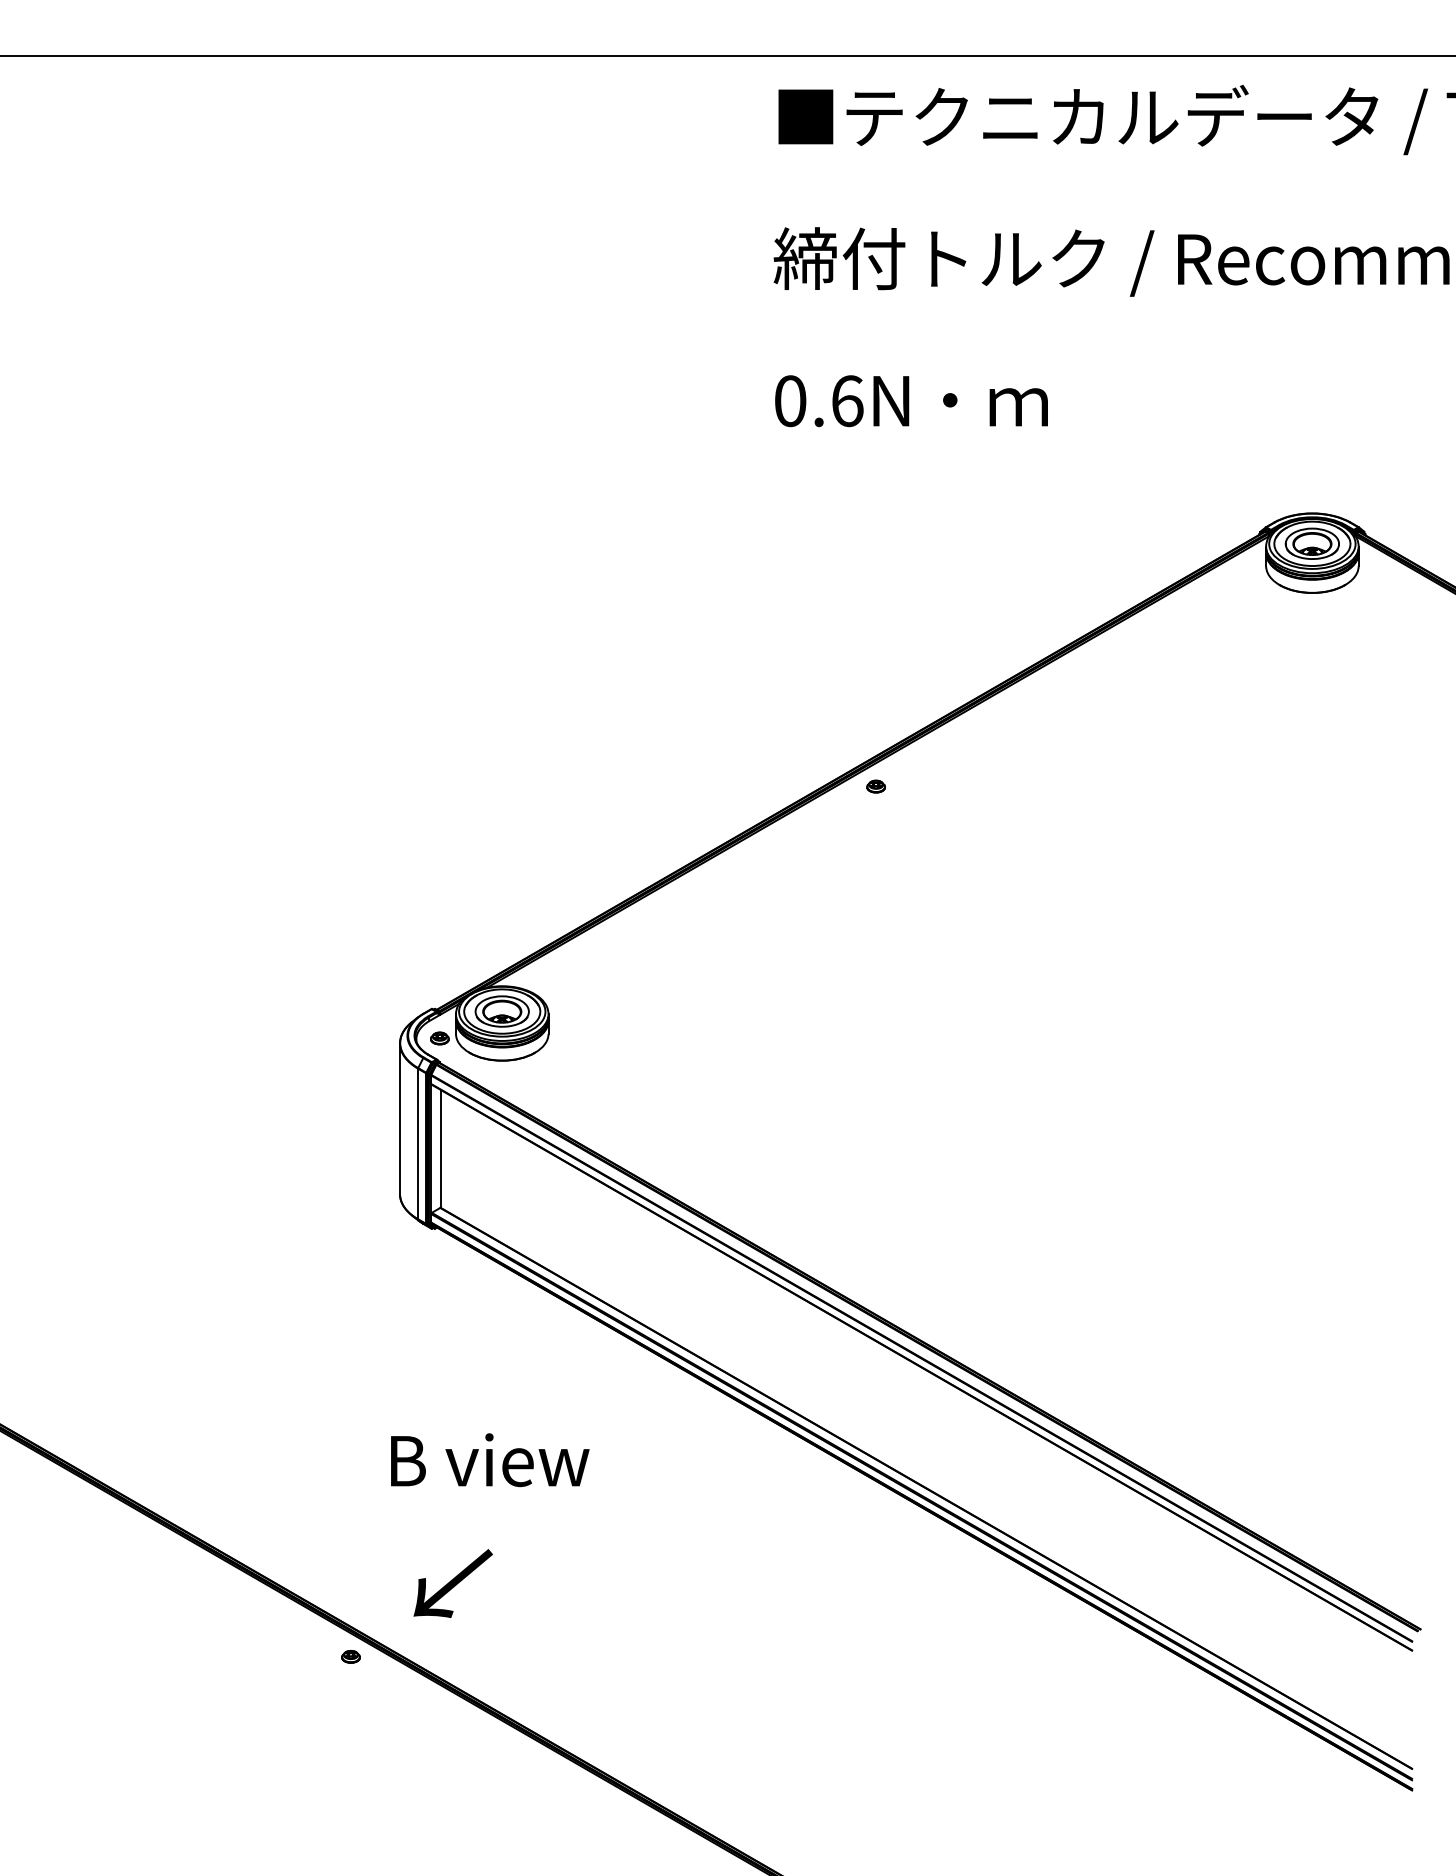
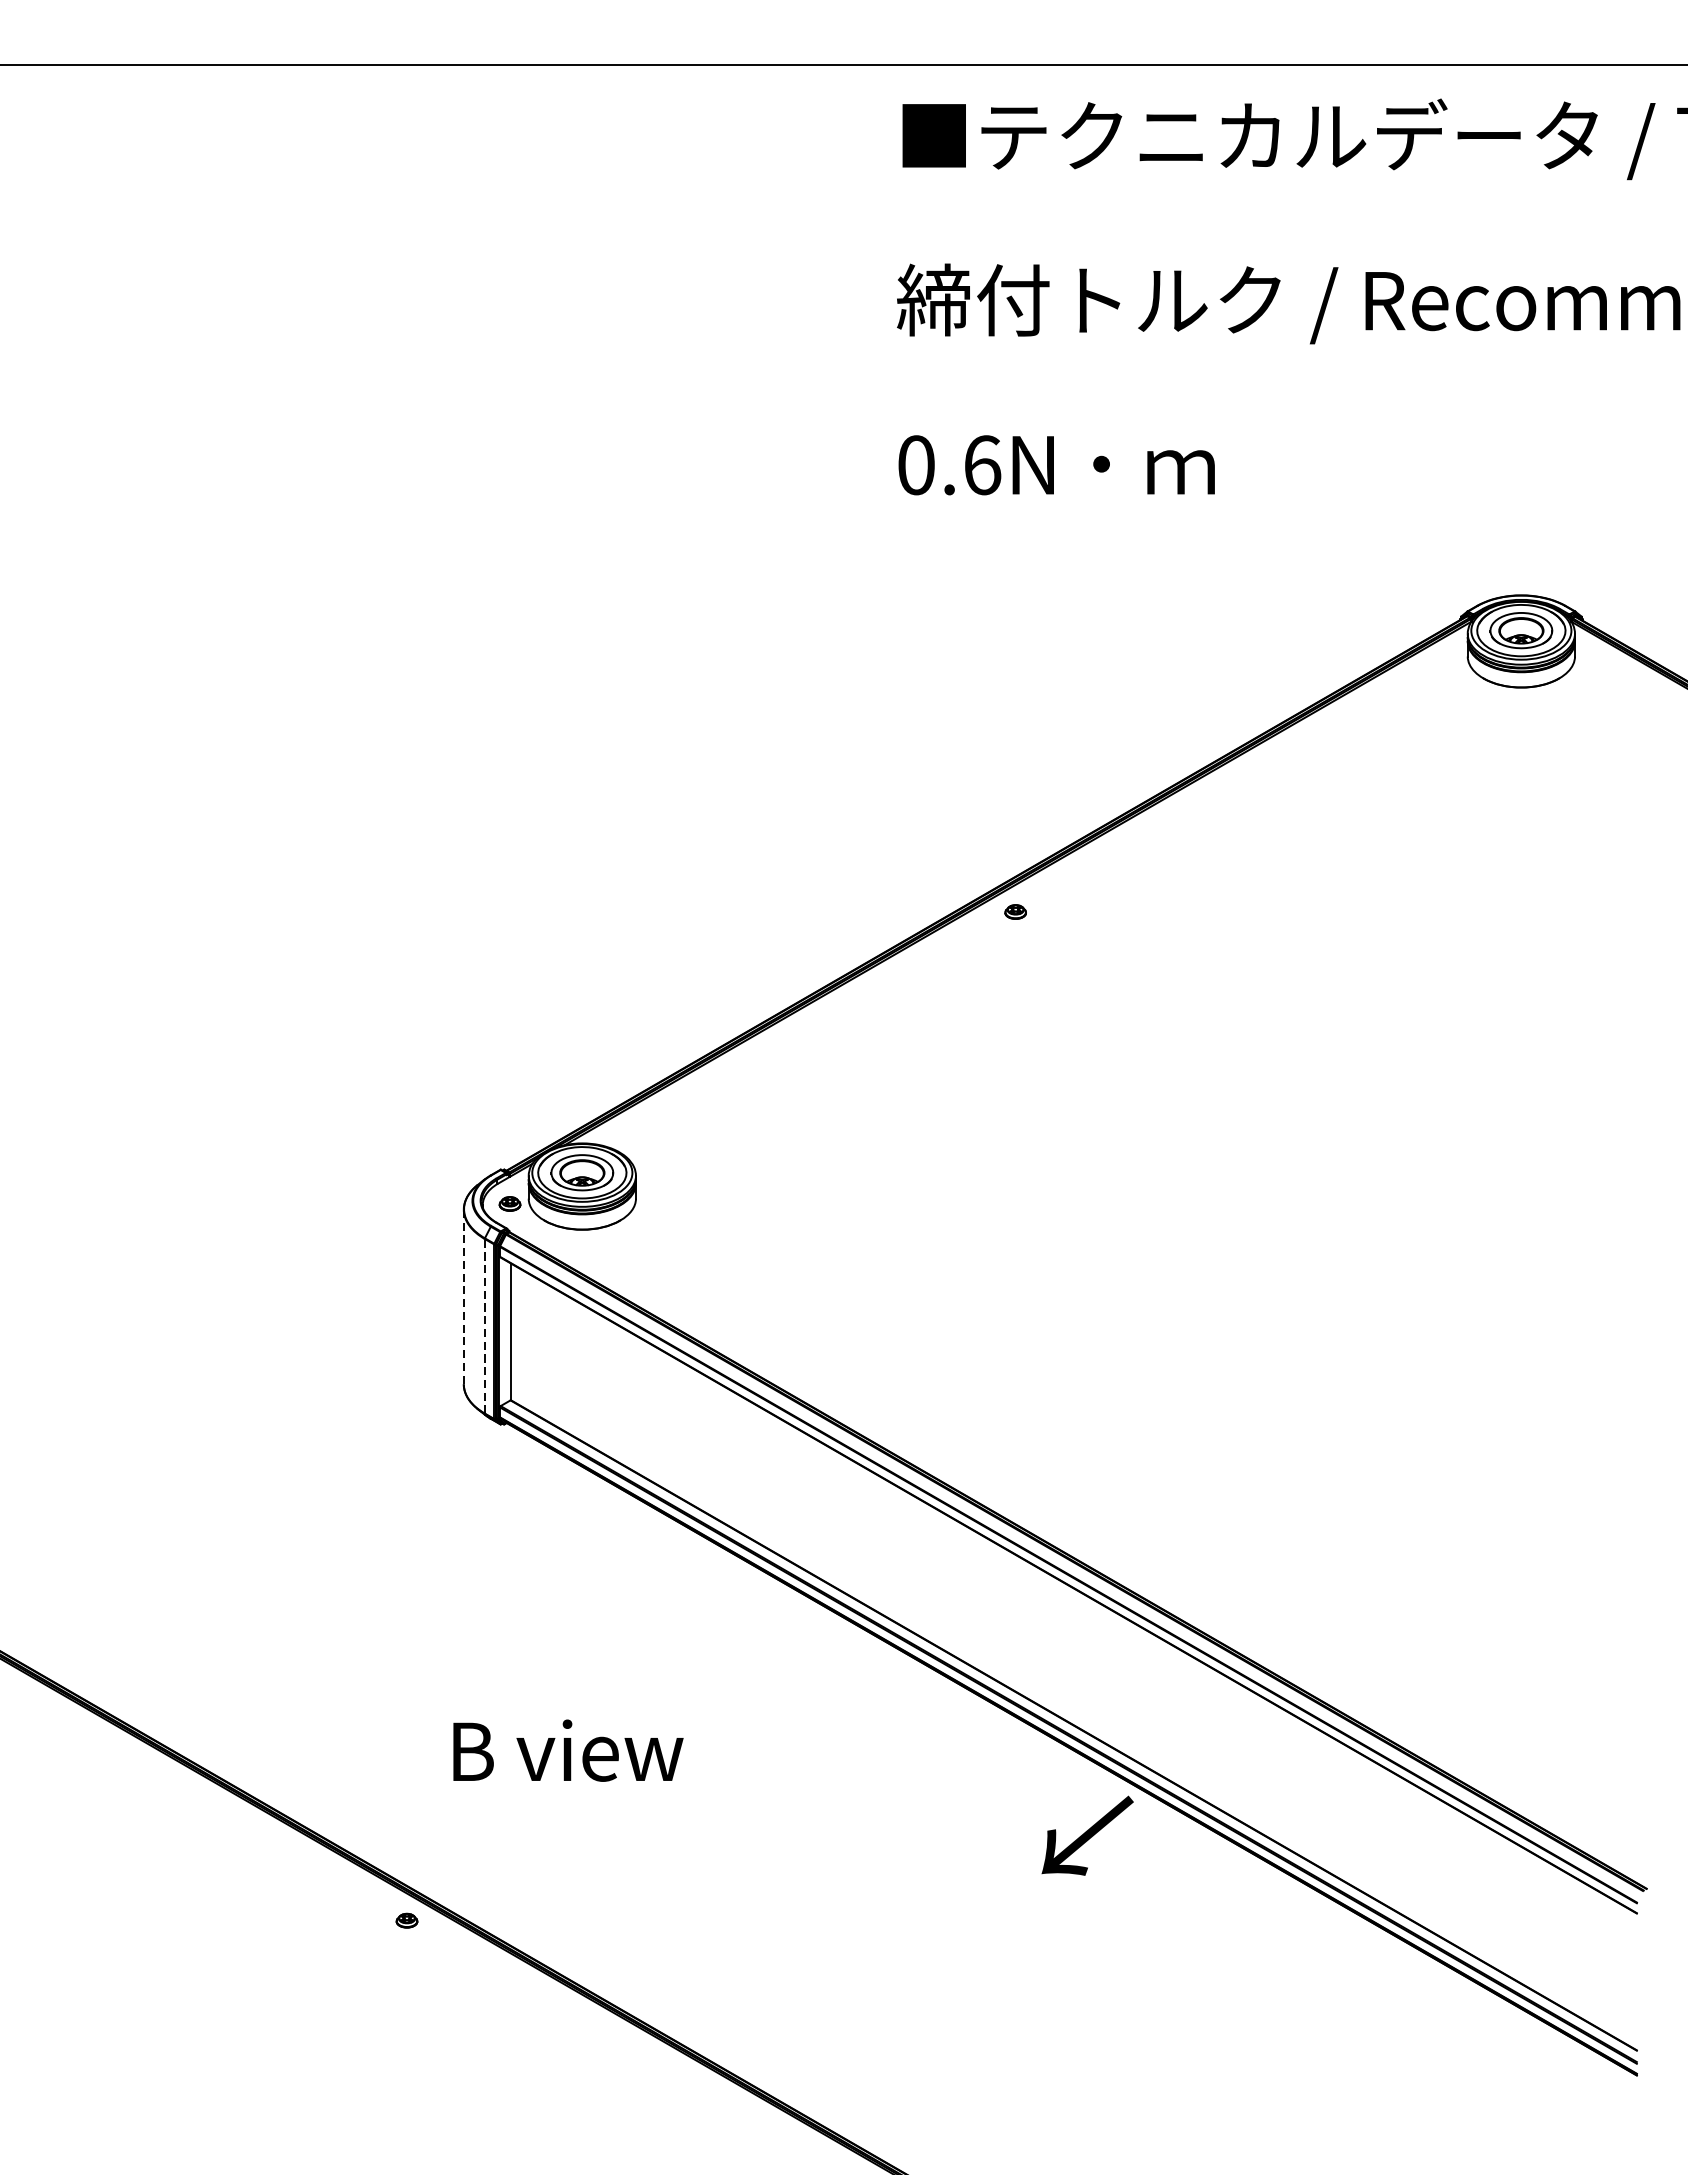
line: (400, 1119) -> (464, 1297), solid -> dashed
line: (418, 1143) -> (485, 1325), solid -> dashed
text: (490, 1460) -> (568, 1751), moved
text: (452, 1583) -> (1086, 1835), moved

